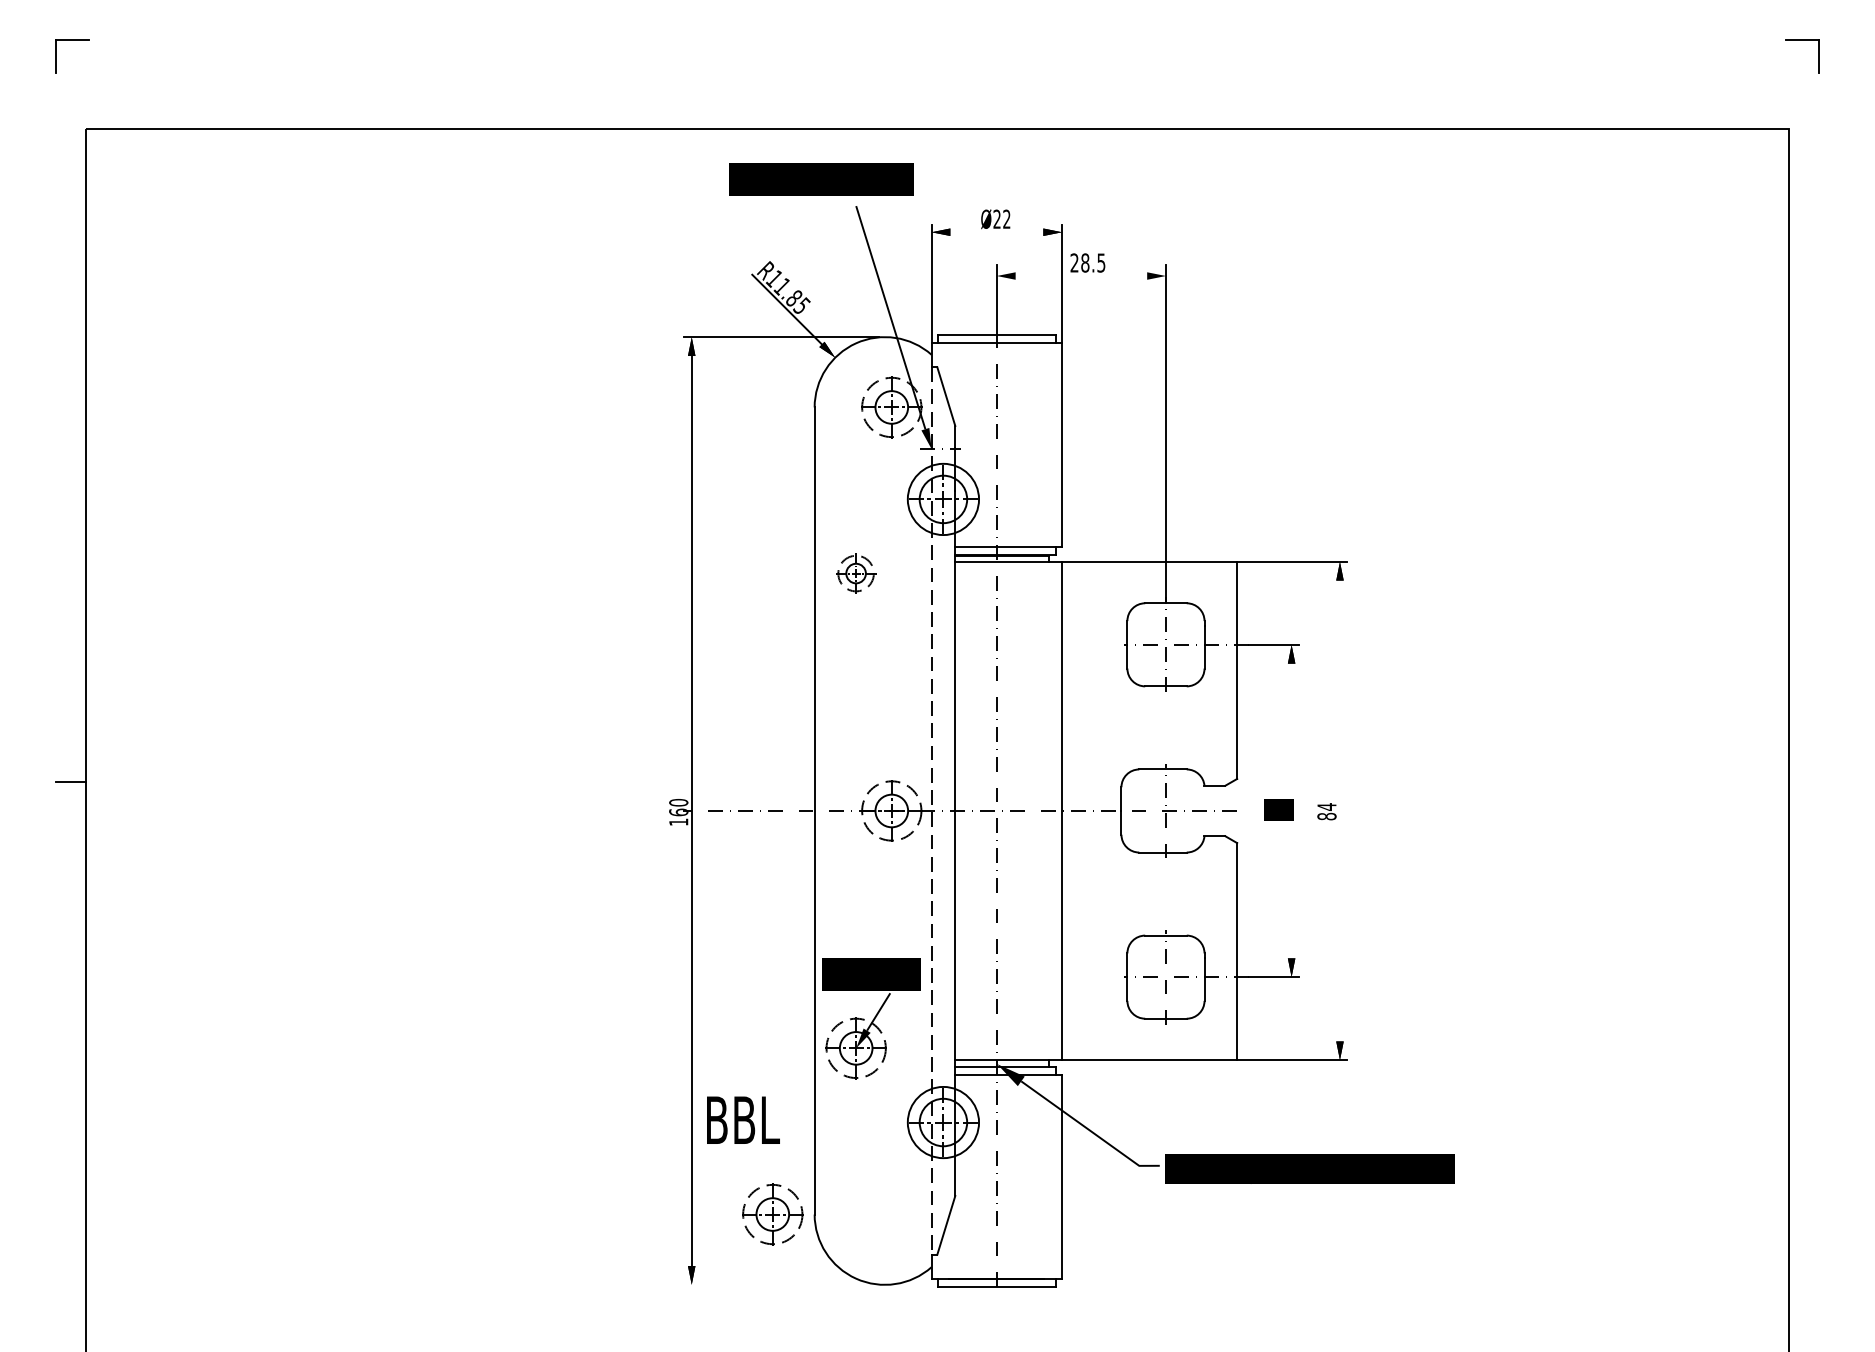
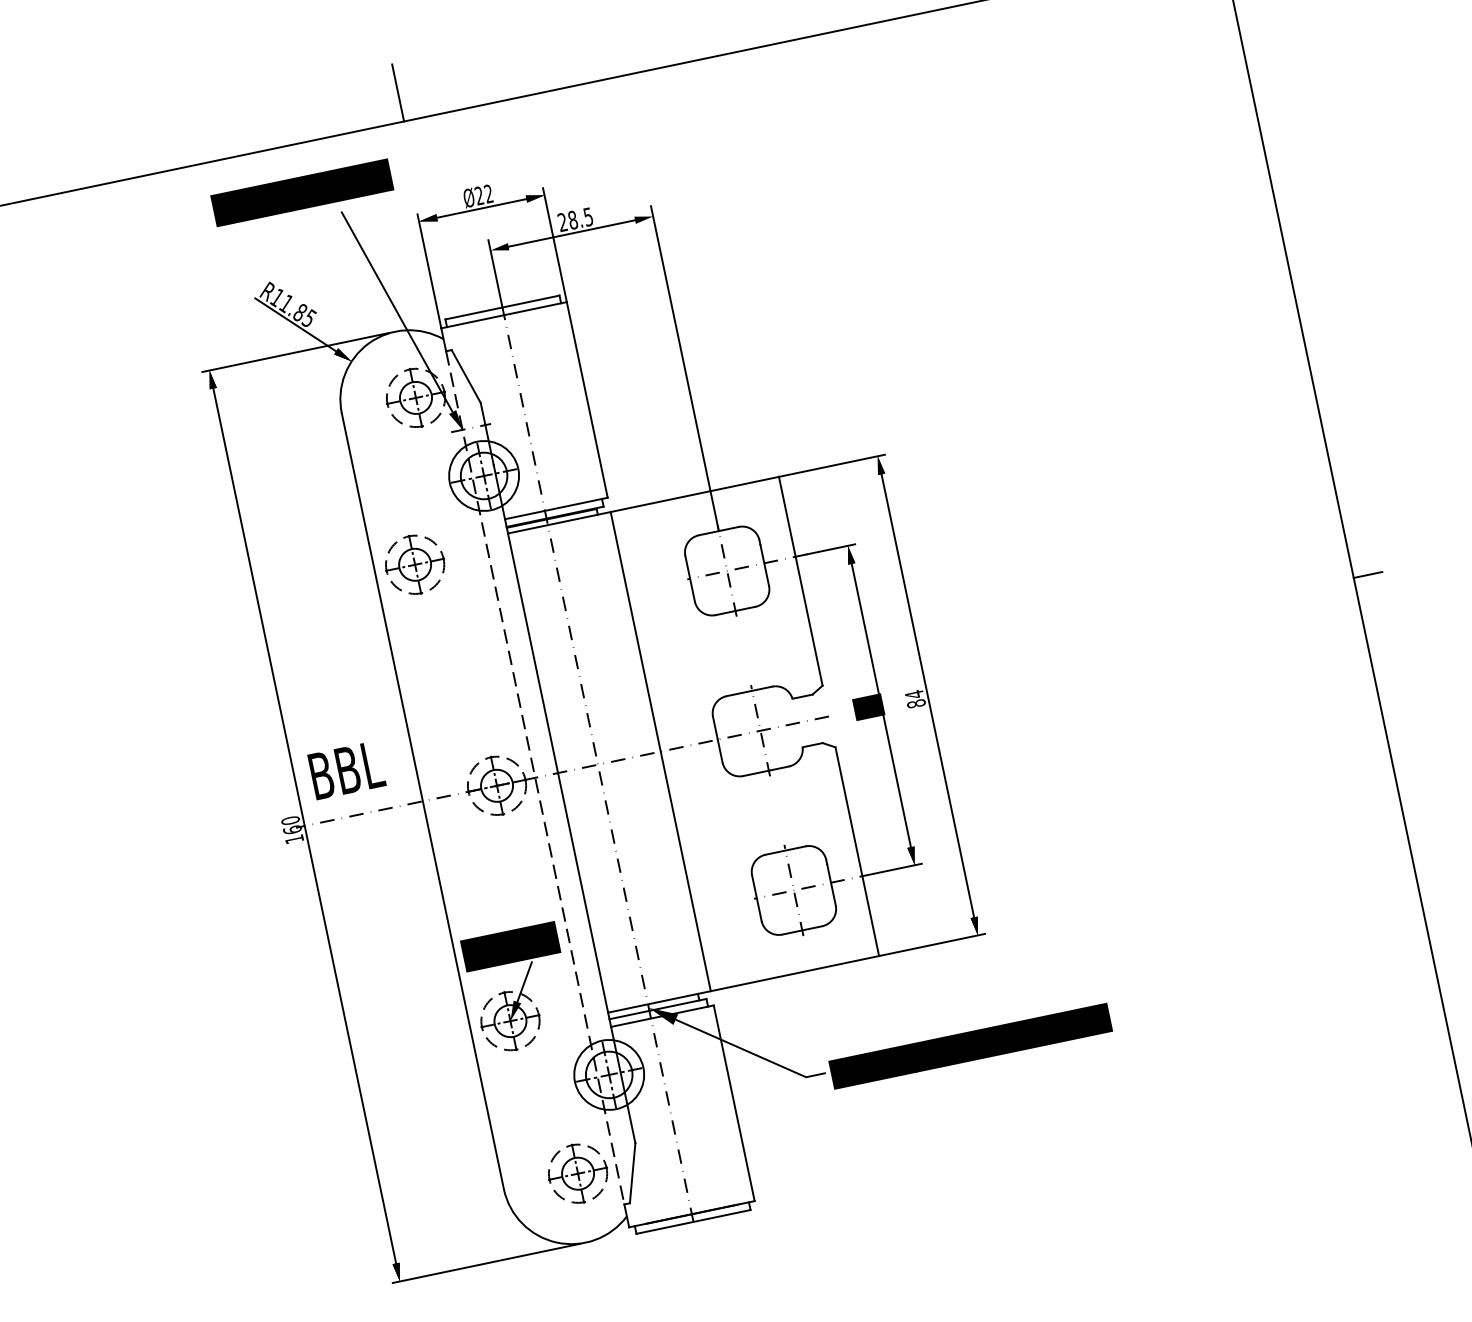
line: (937, 99) -> (398, 92), added
line: (996, 232) -> (481, 208), added
line: (1081, 276) -> (572, 233), added
part: (855, 573) -> (414, 564), size x1.67
line: (1803, 782) -> (1367, 575), added
line: (1291, 810) -> (881, 705), added
line: (1339, 810) -> (927, 695), added
text: (743, 1119) -> (346, 769), moved
part: (772, 1214) -> (577, 1173), moved
line: (781, 1284) -> (486, 1263), added

